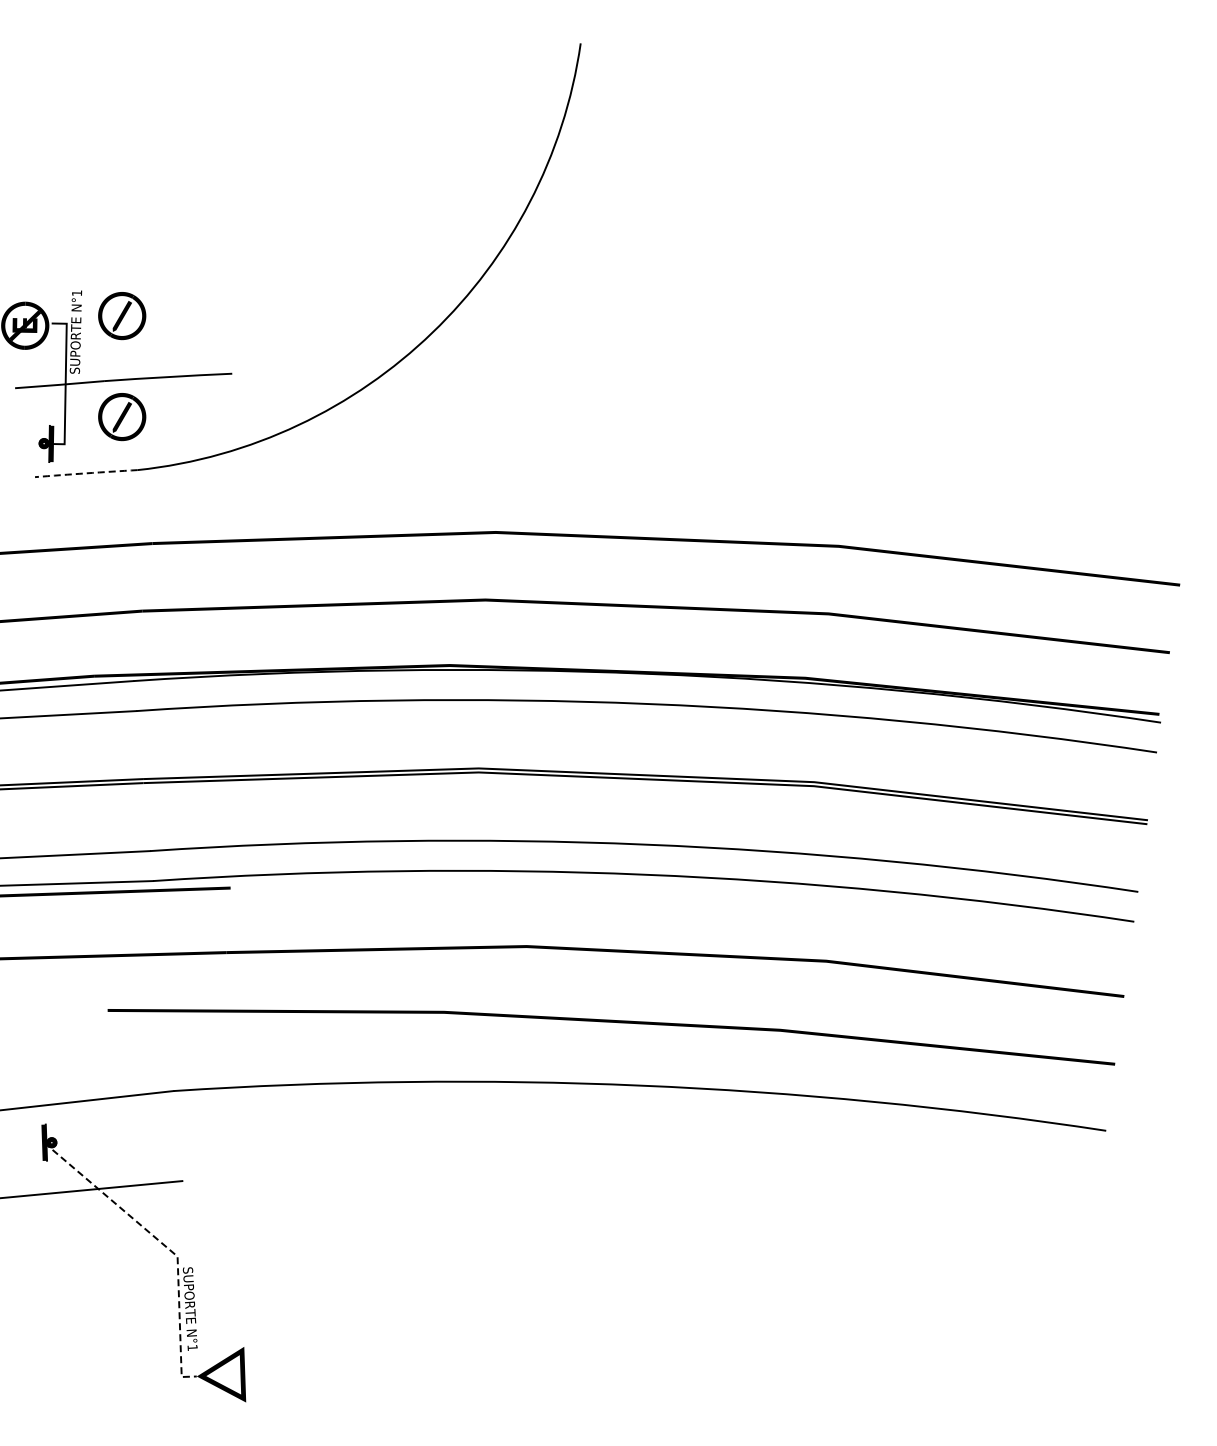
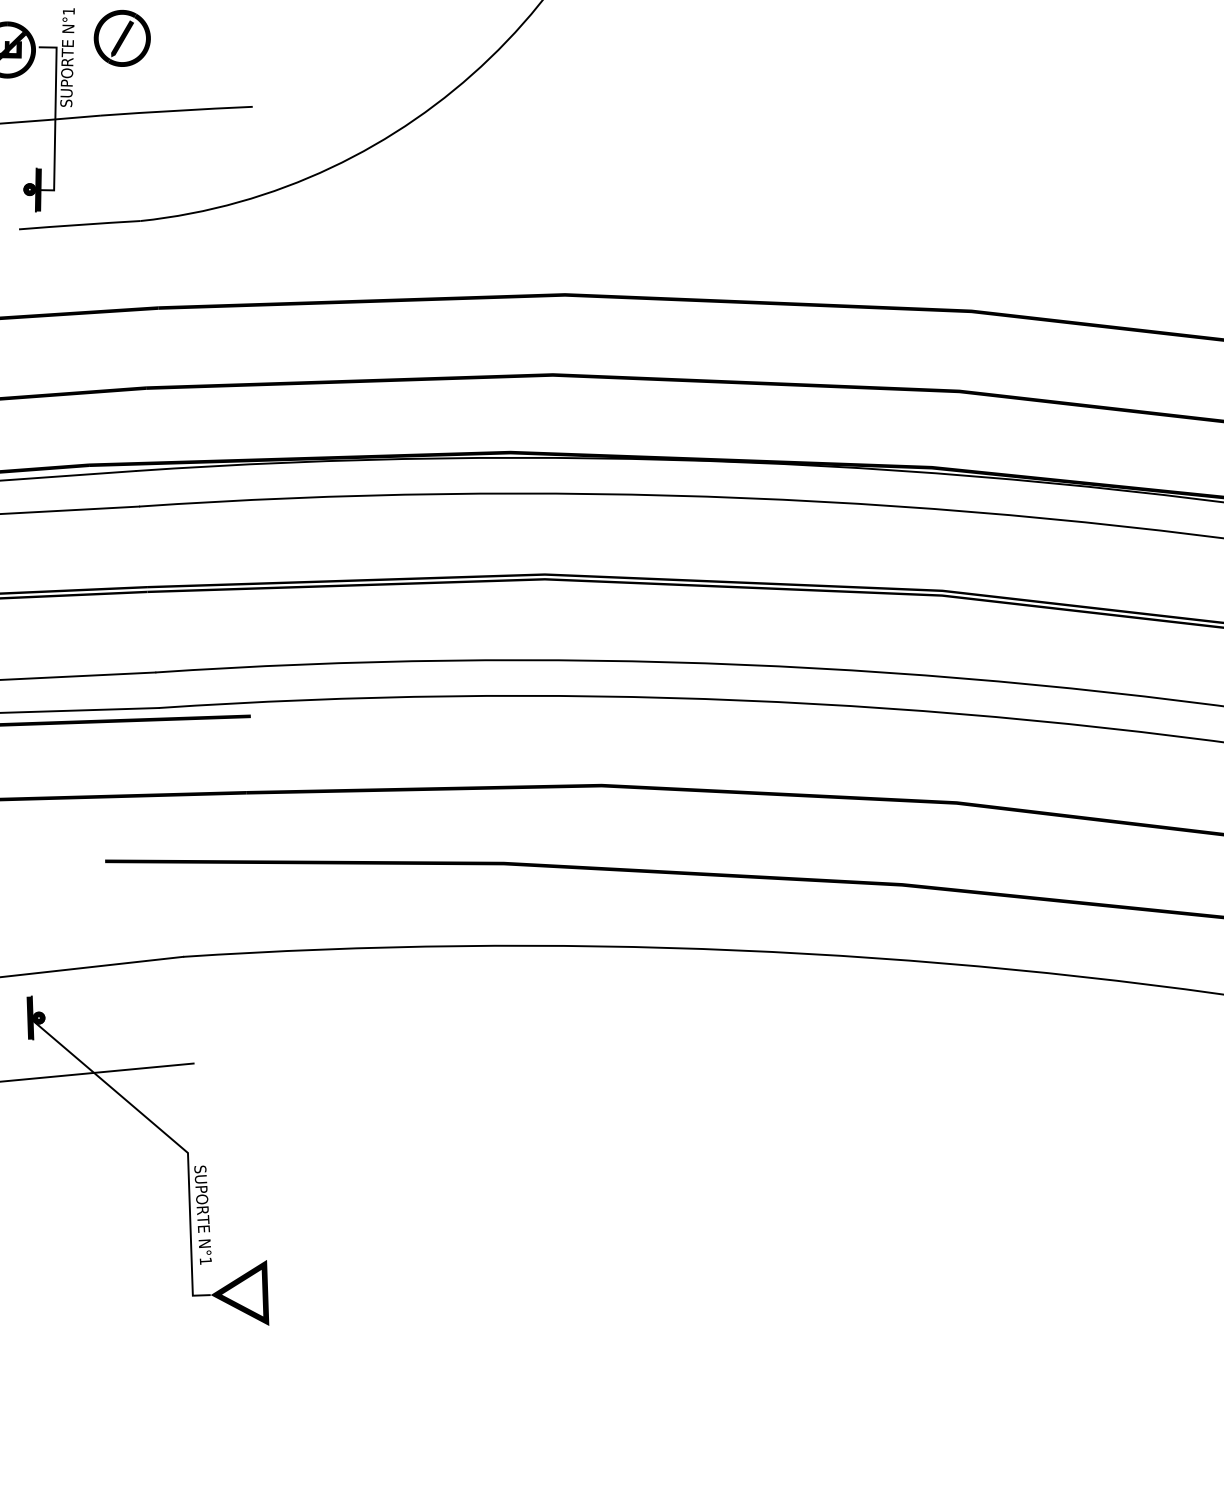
part: (122, 417) -> (122, 158), removed
arc: (86, 473) -> (80, 225), dashed -> solid
line: (163, 1244) -> (171, 1138), dashed -> solid

